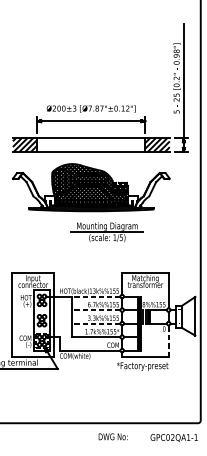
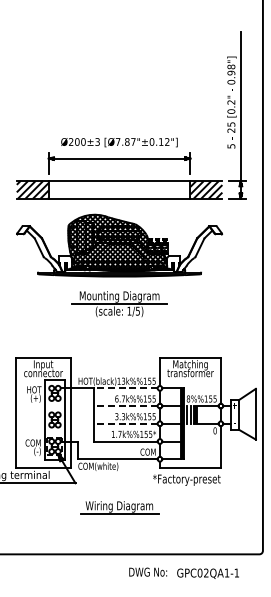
part: (107, 232) -> (119, 304), moved
line: (168, 340) -> (220, 446), dashed -> solid
part: (91, 387) -> (119, 507), added
text: (173, 437) -> (207, 573), moved

